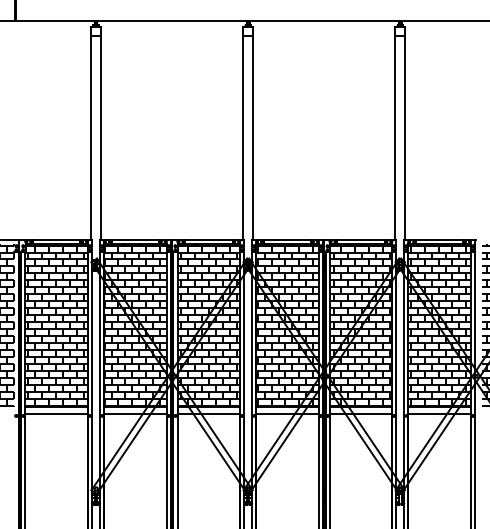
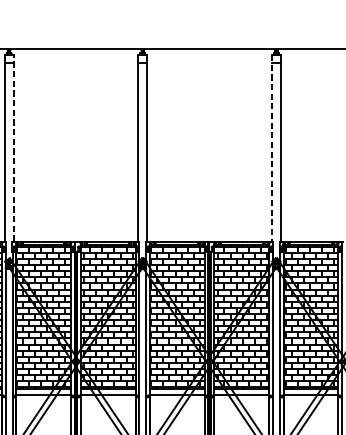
line: (101, 132) -> (13, 147), solid -> dashed
line: (395, 133) -> (272, 148), solid -> dashed

